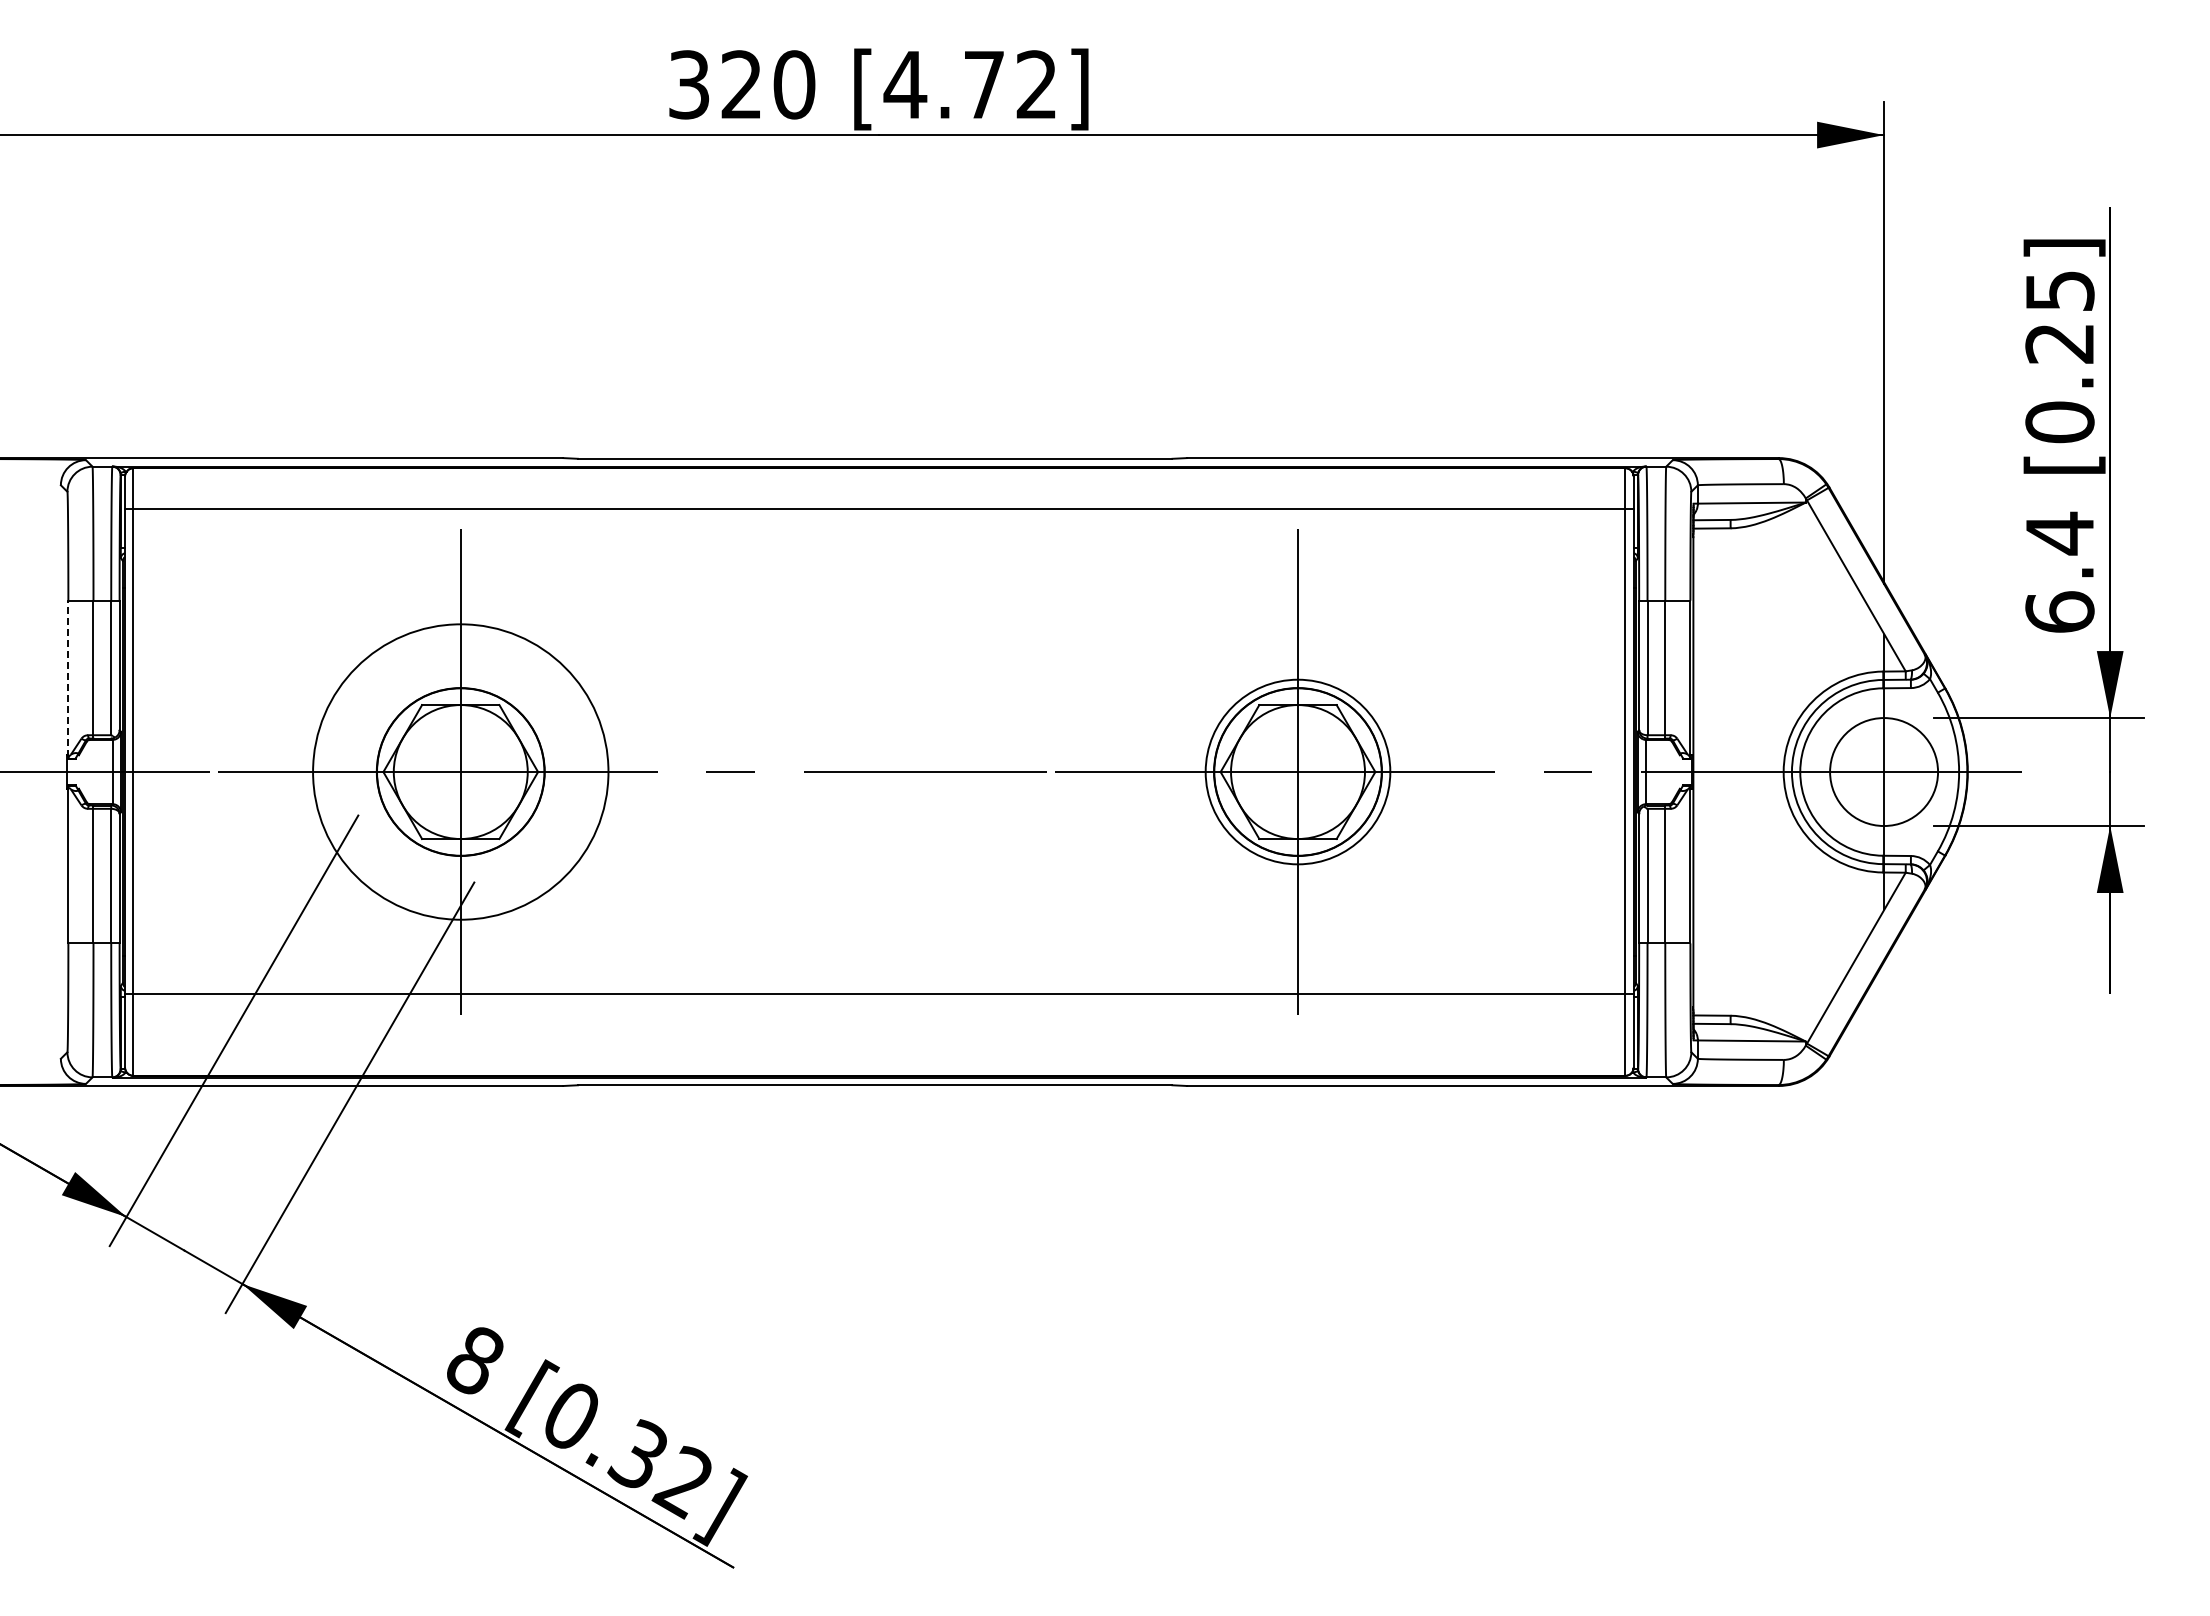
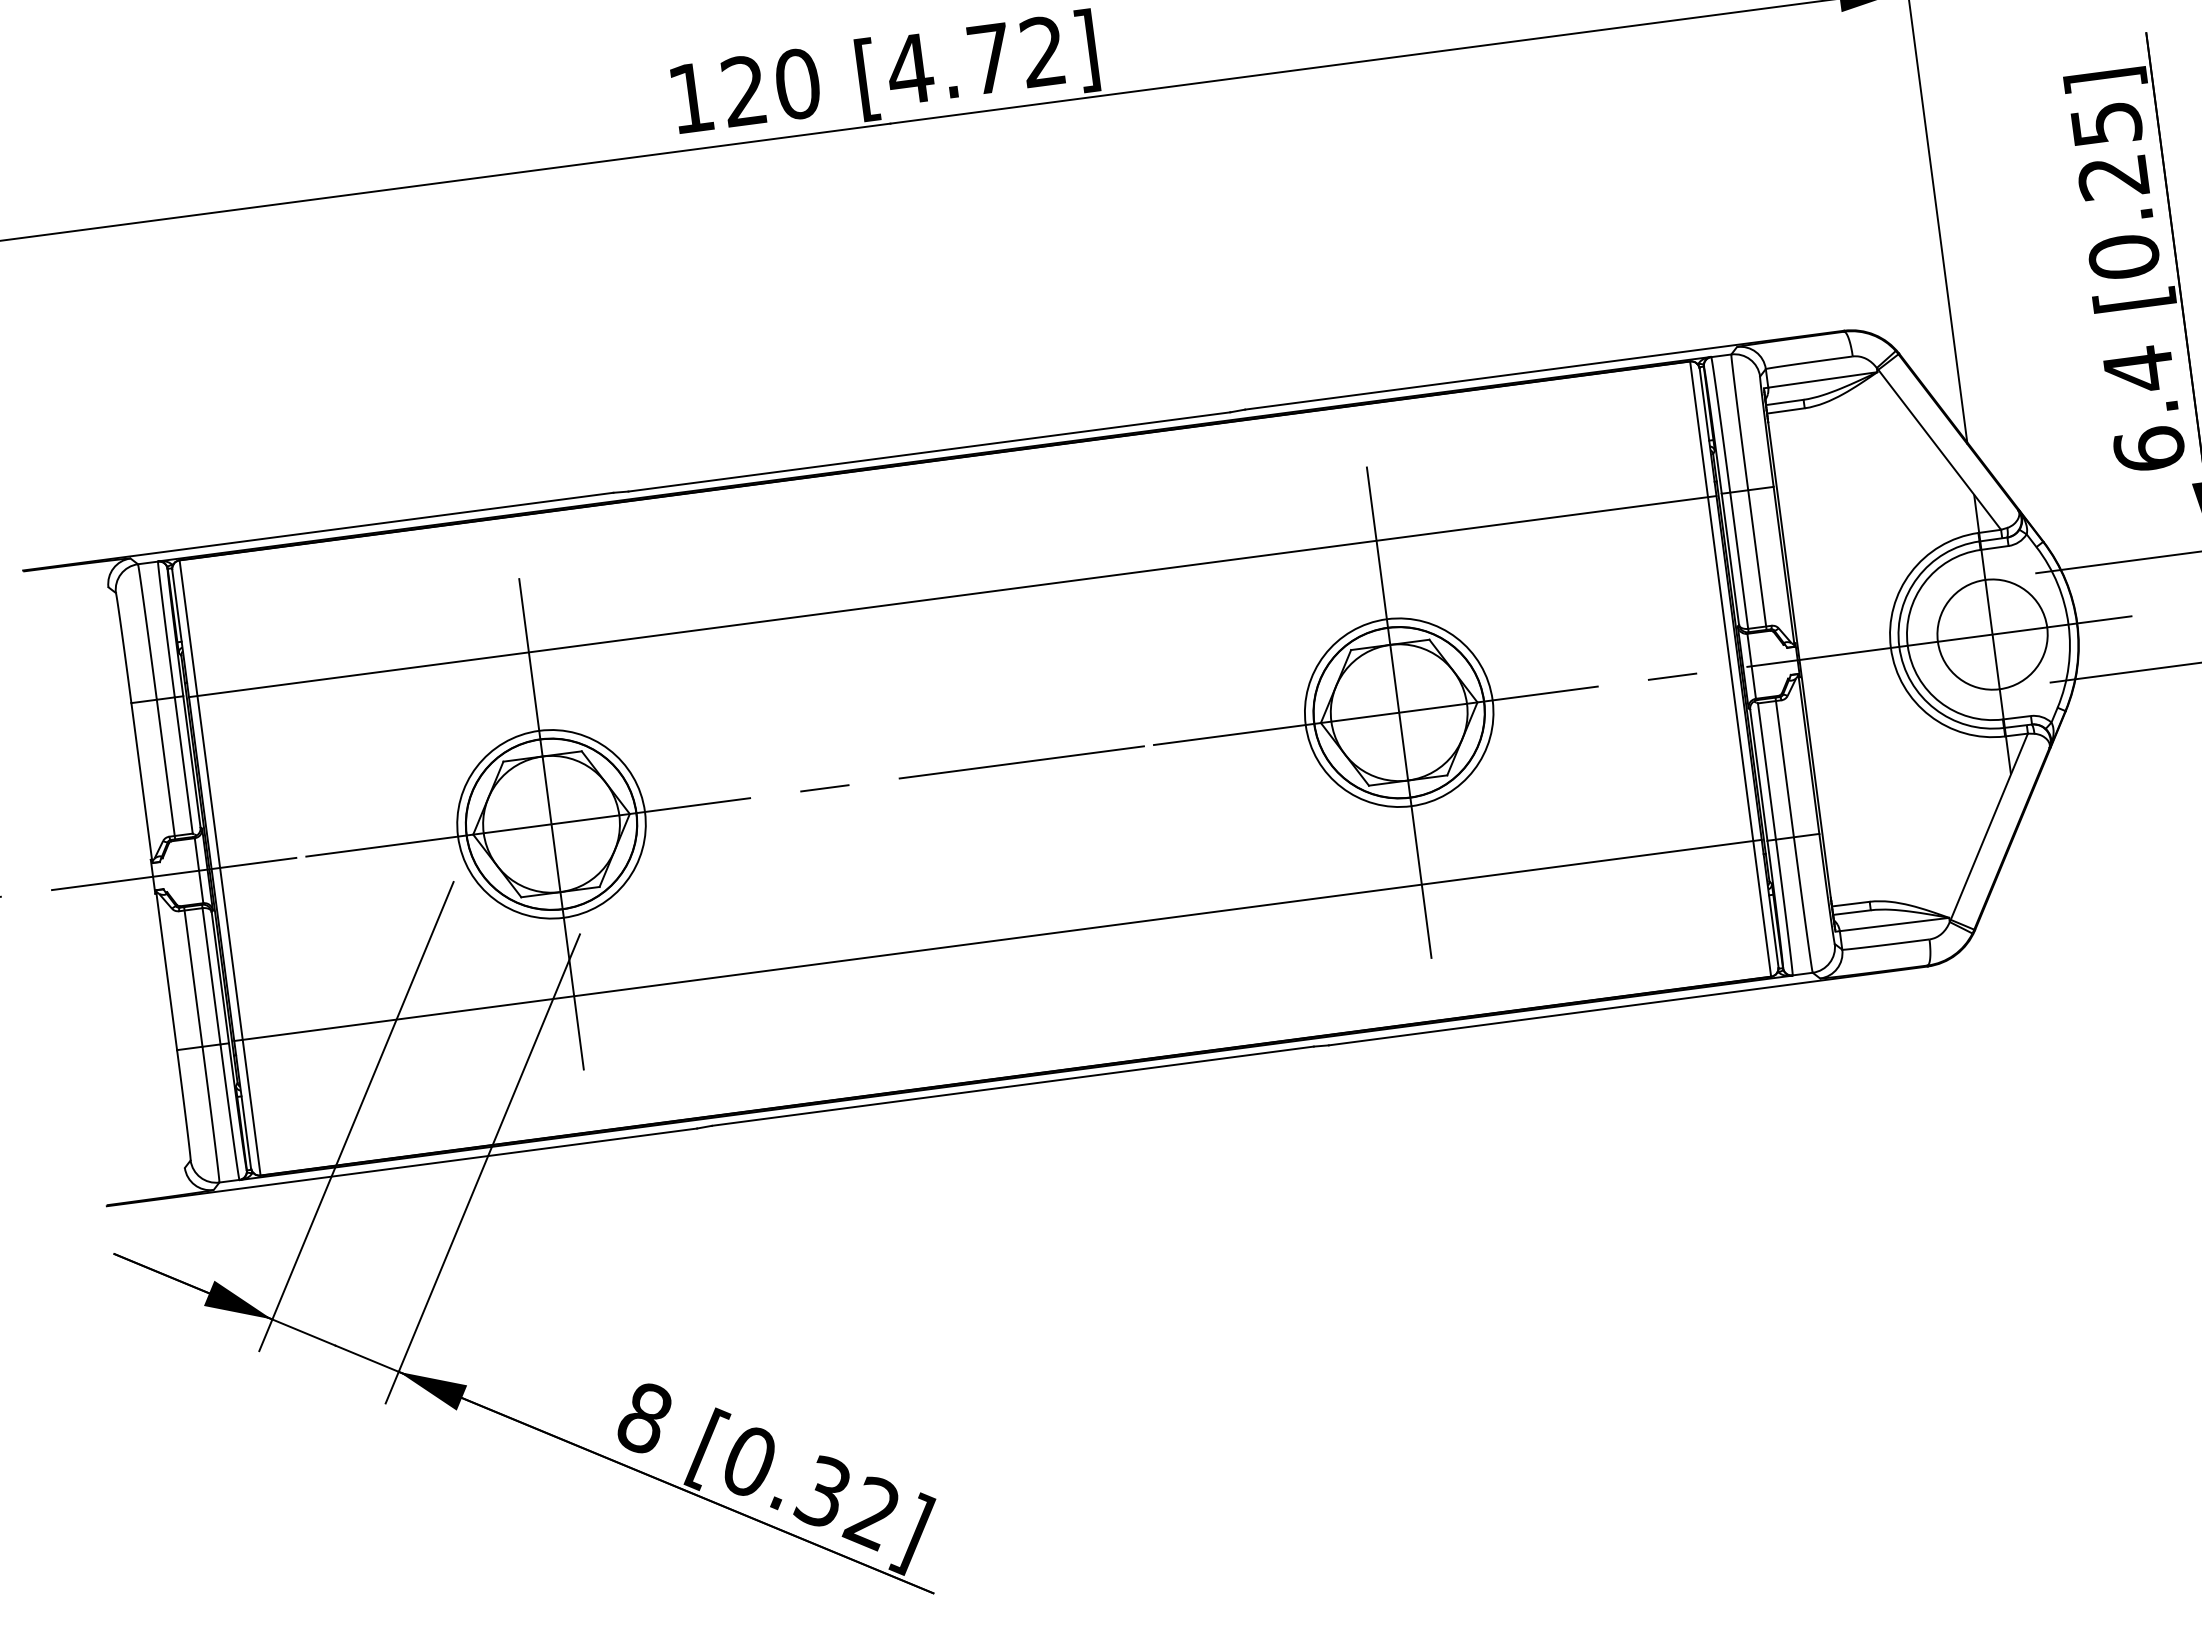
text: (689, 84) -> (691, 97), 320 -> 120
line: (879, 509) -> (952, 596), moved
line: (68, 678) -> (141, 781), dashed -> solid
circle: (460, 771) -> (551, 823), size x0.62
line: (879, 993) -> (998, 940), moved

